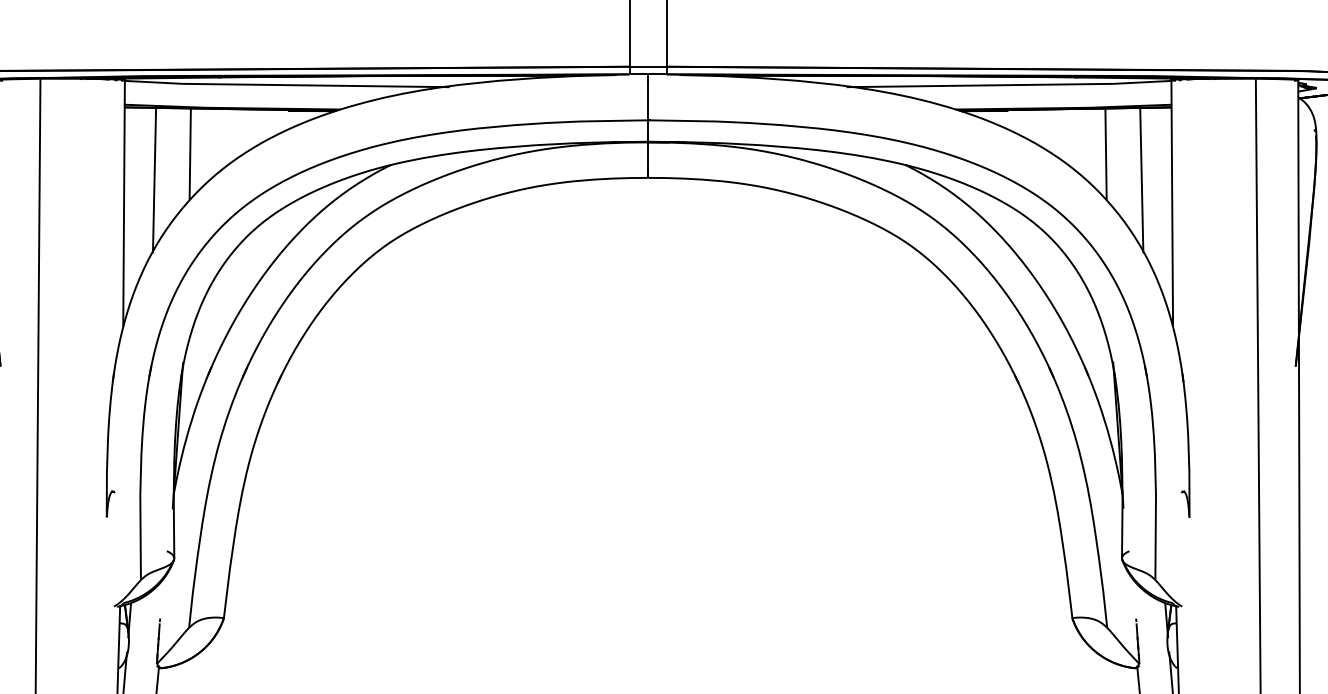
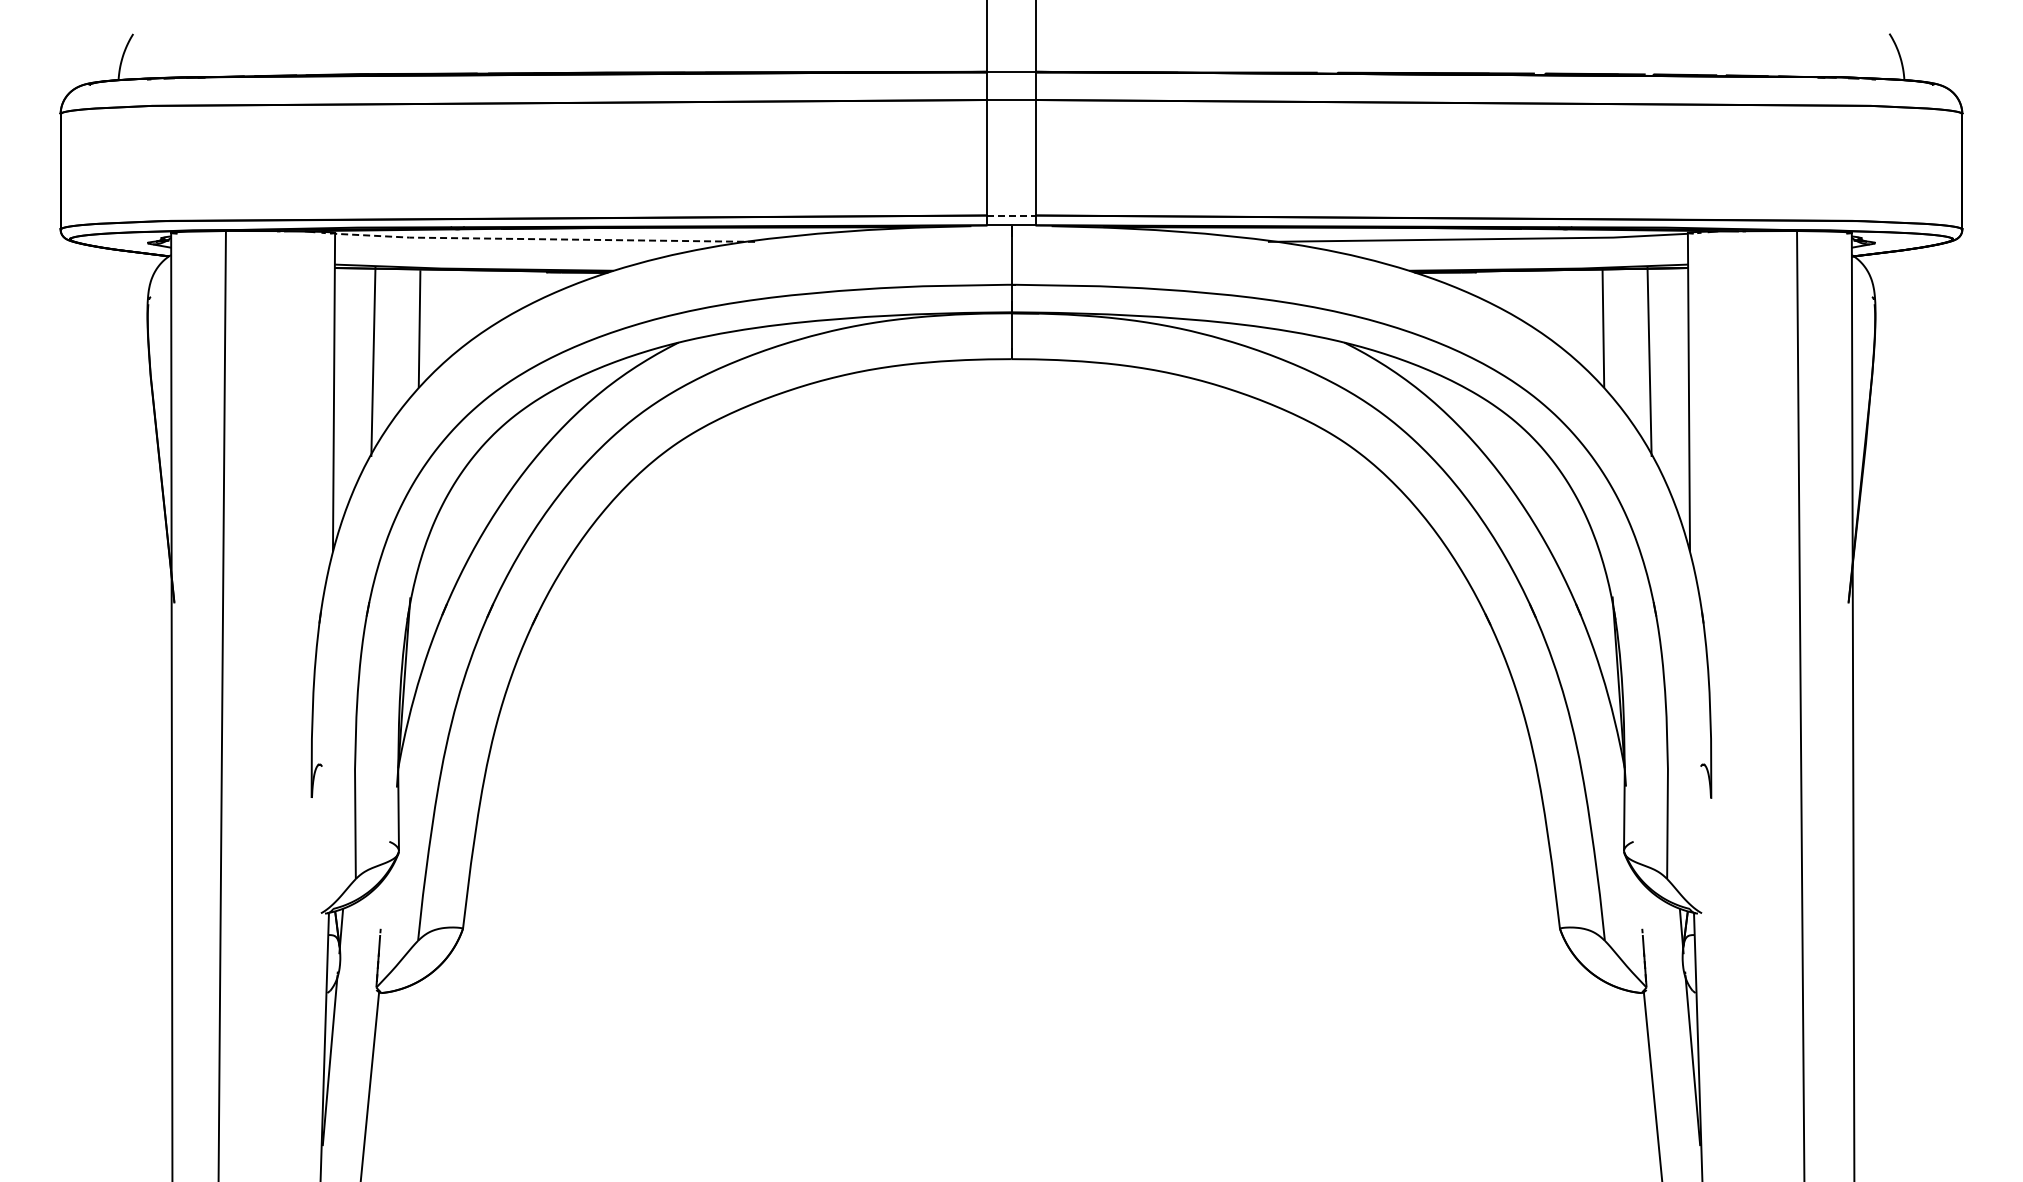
line: (648, 66) -> (1011, 215), solid -> dashed
line: (286, 85) -> (544, 239), solid -> dashed

